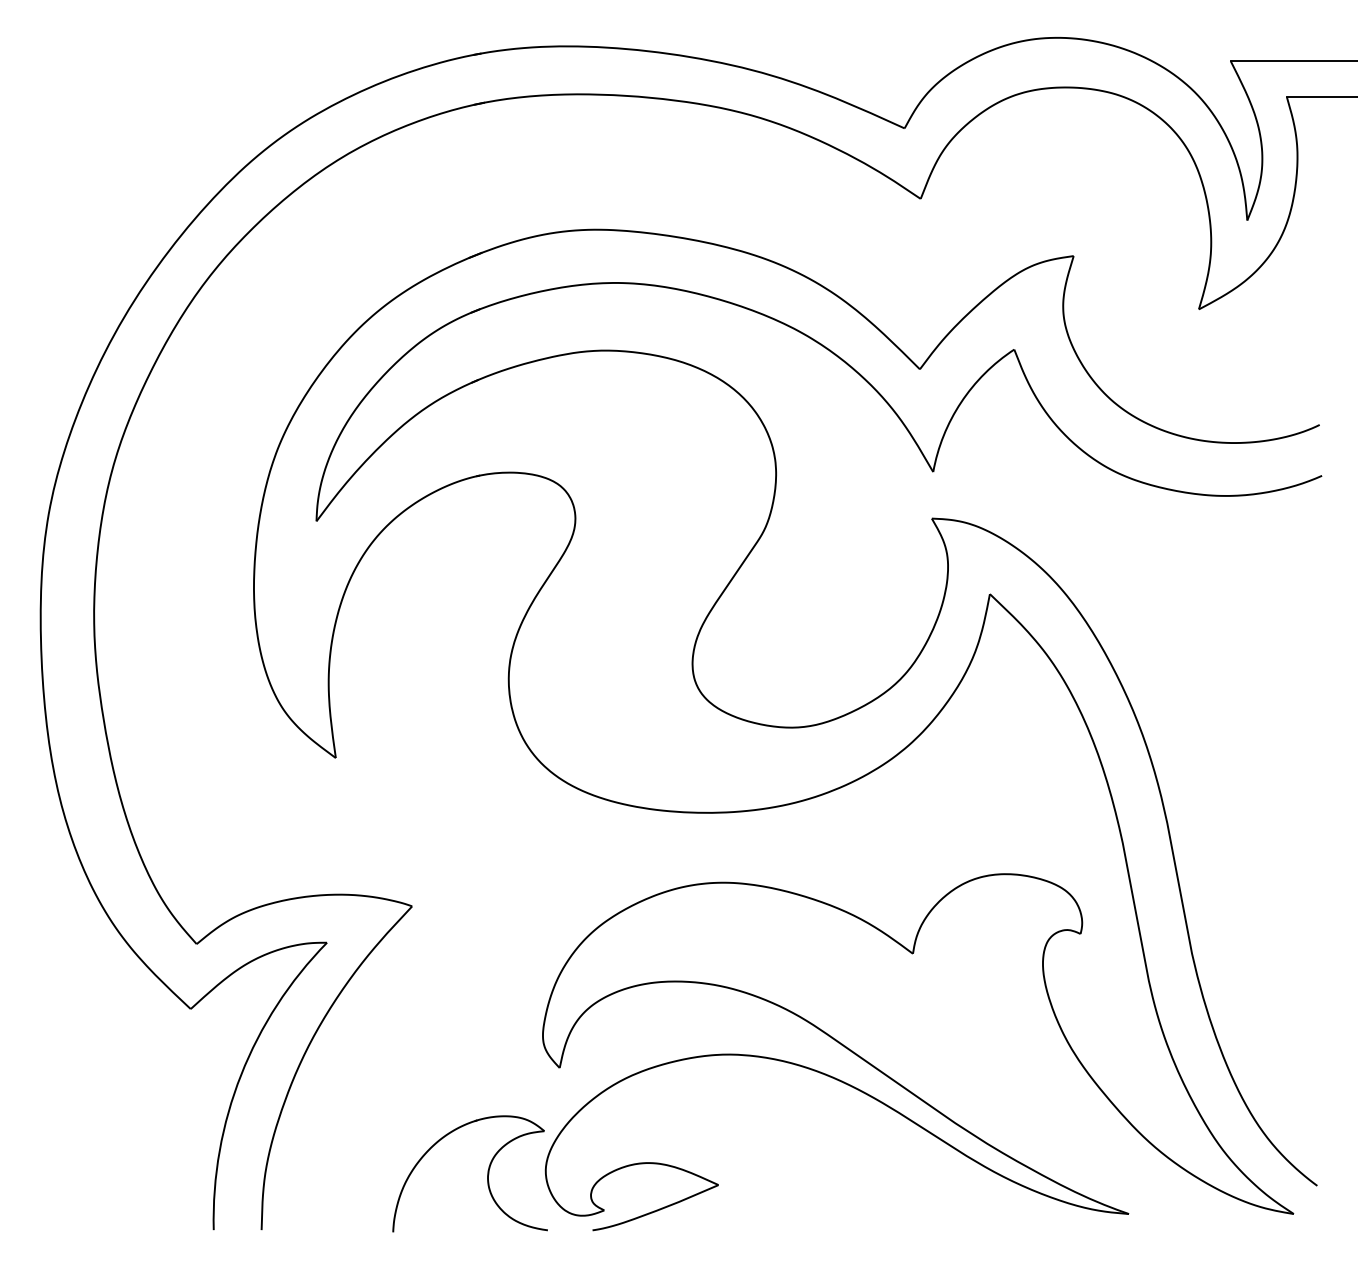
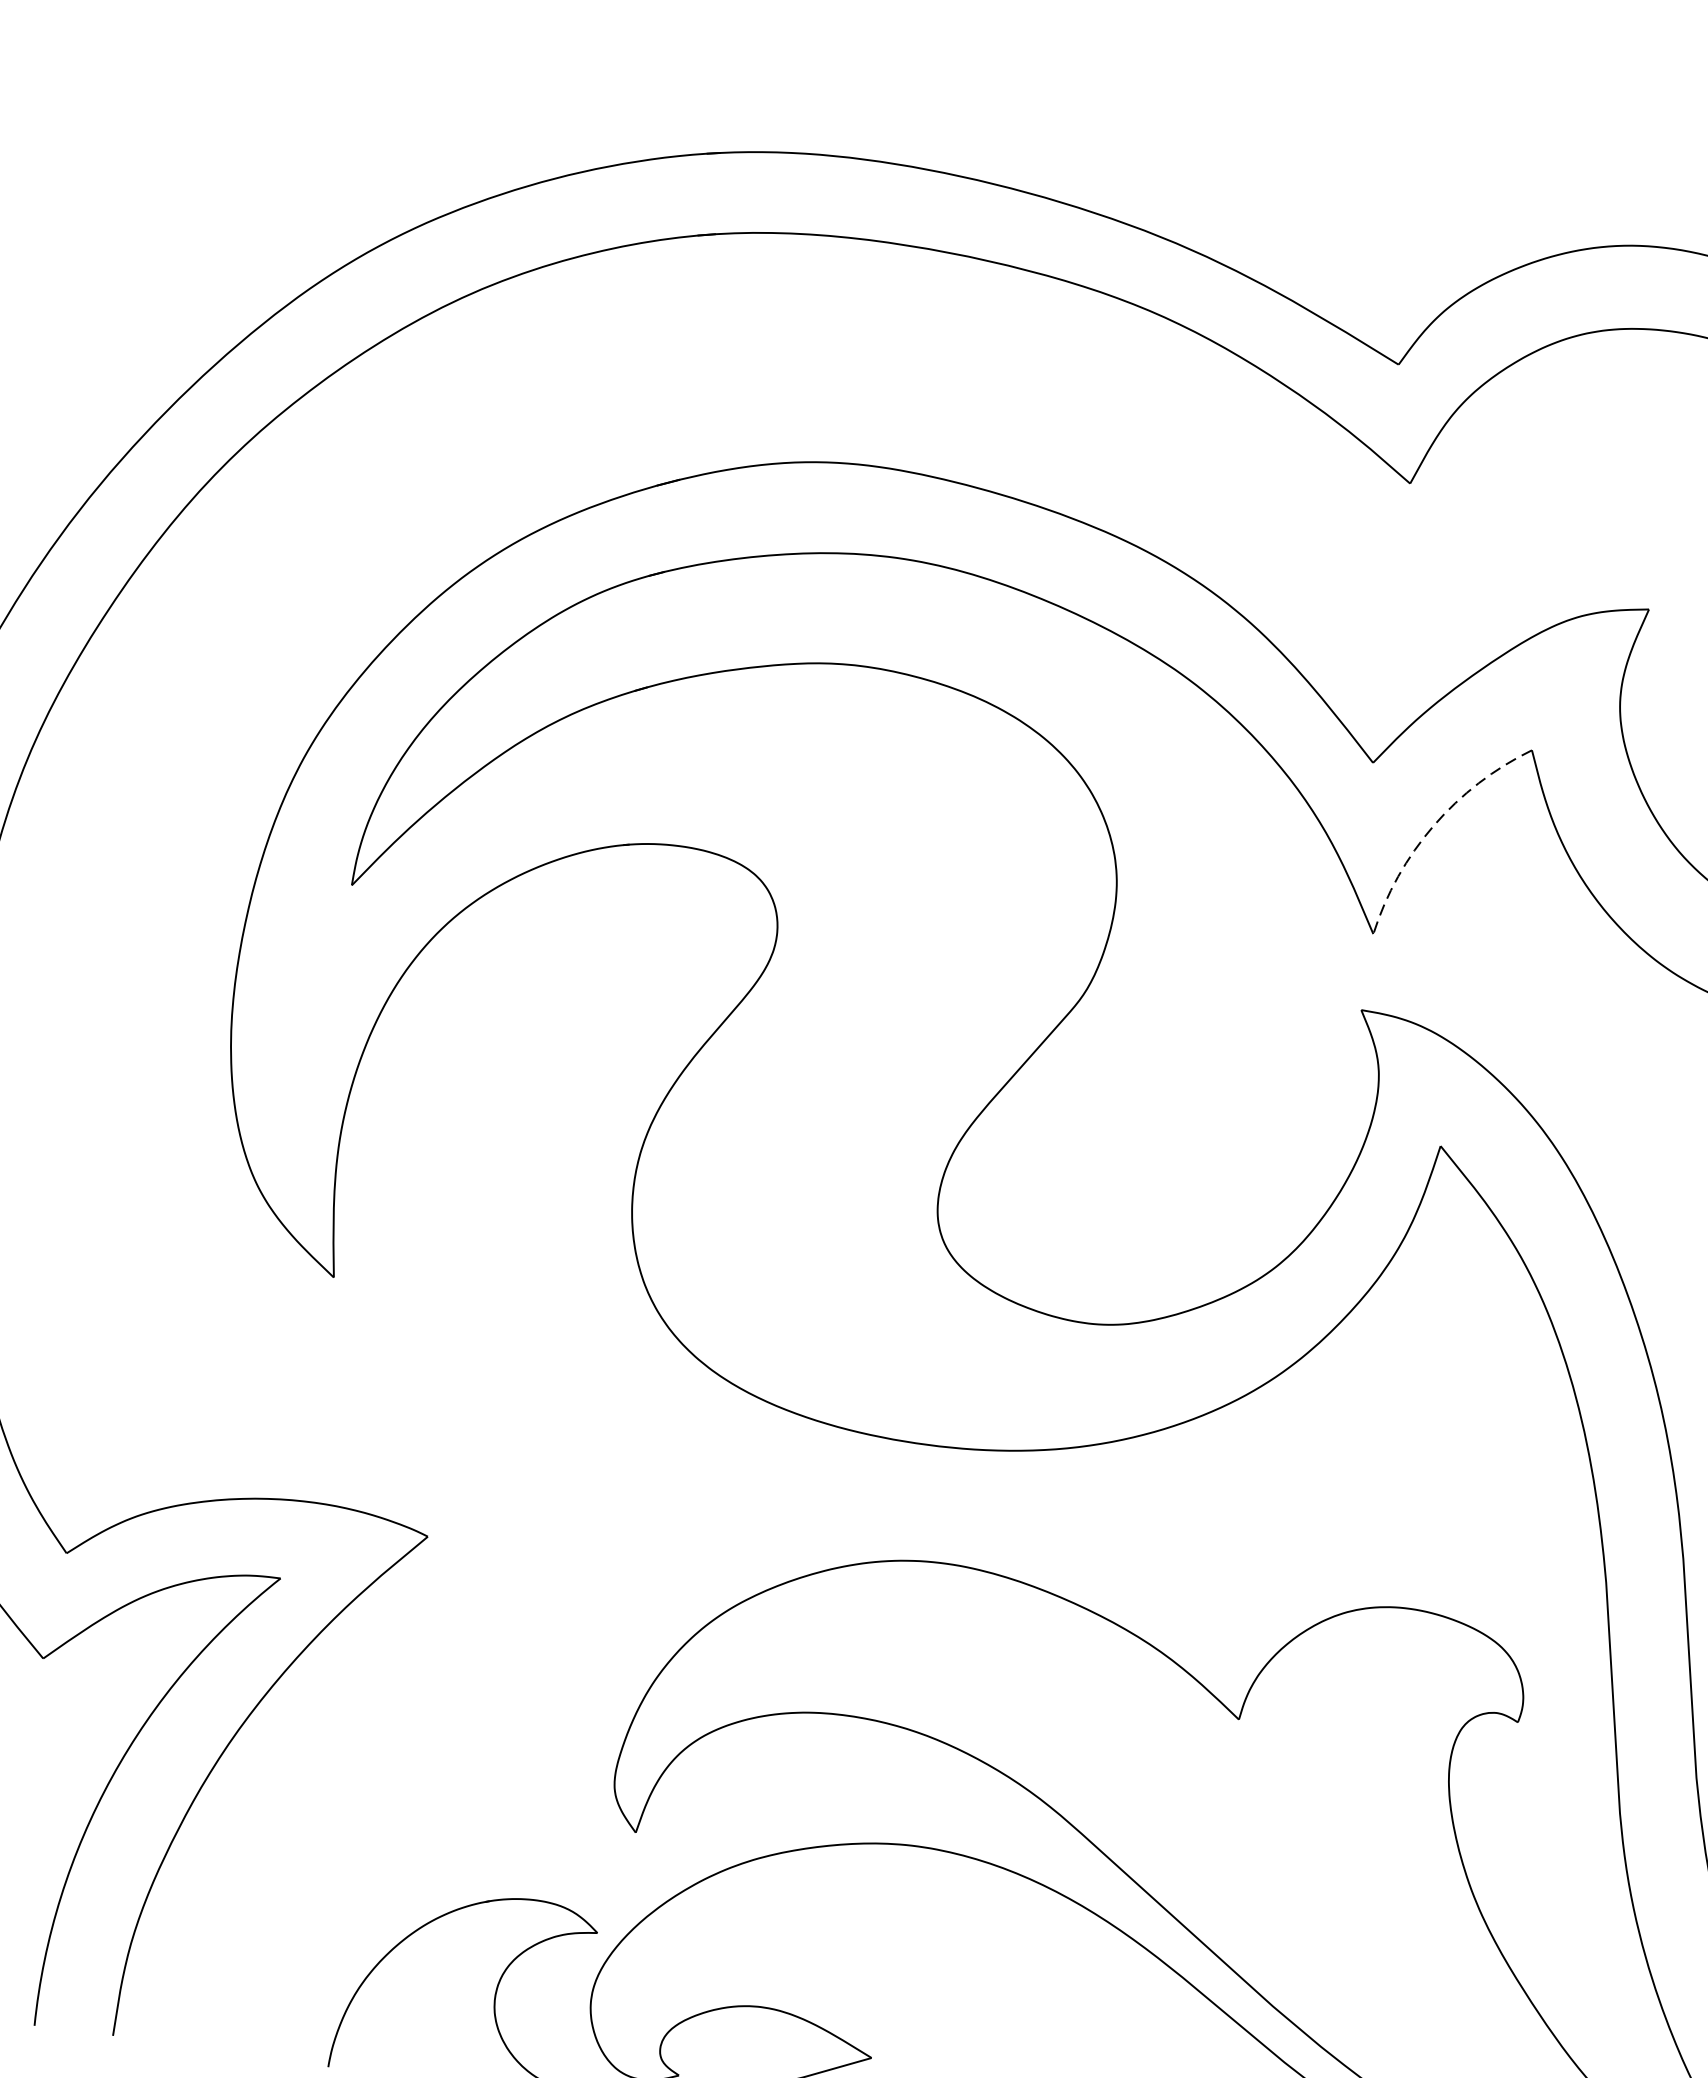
arc: (961, 402) -> (1434, 825), solid -> dashed

